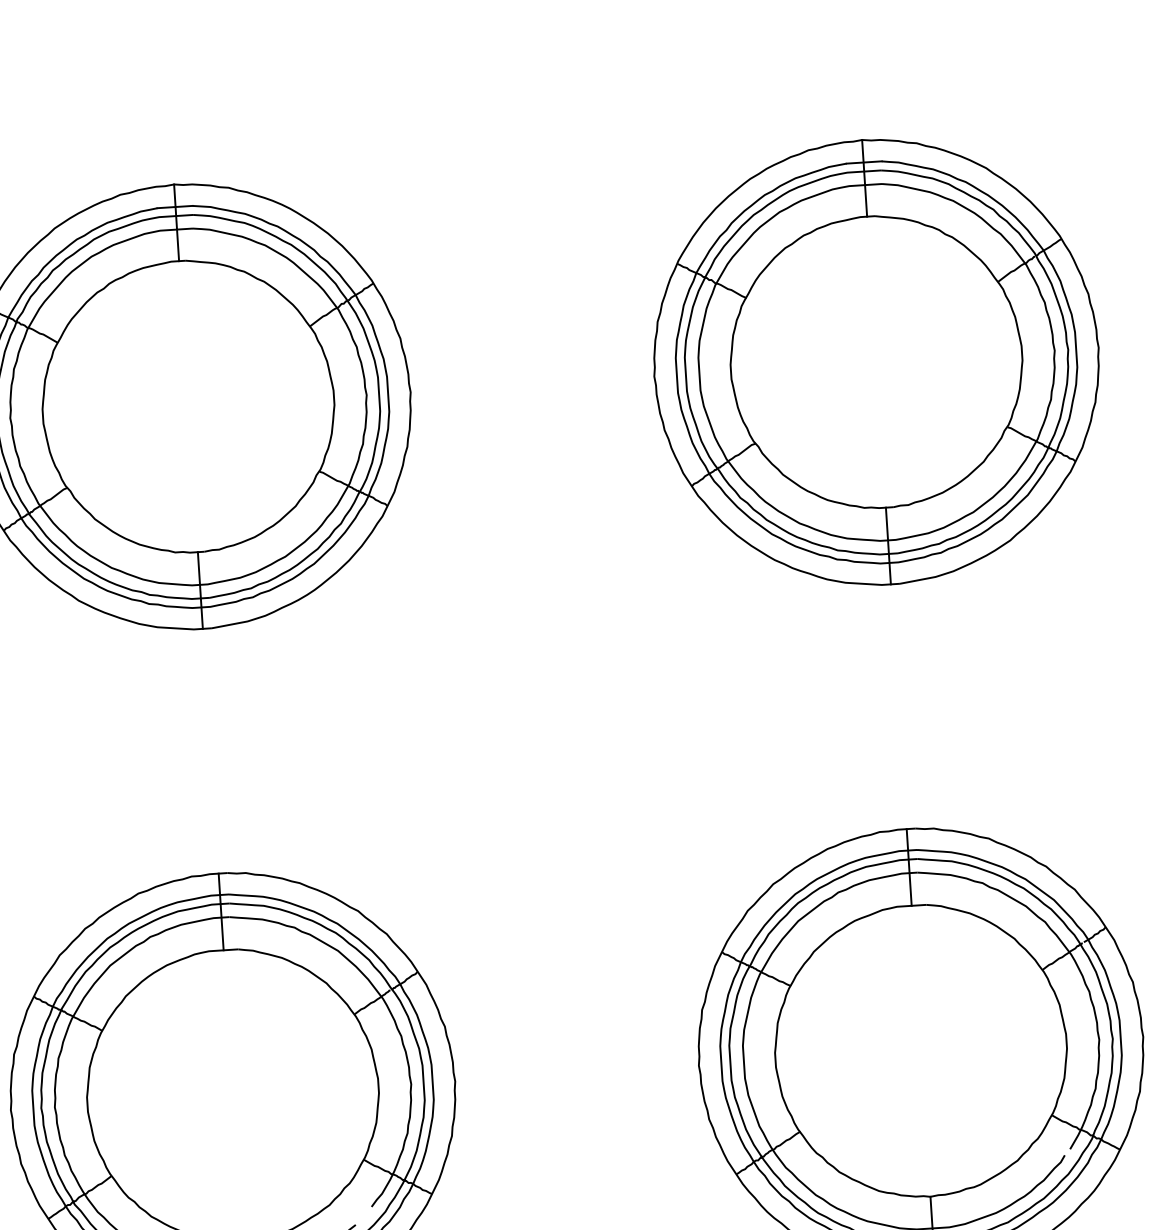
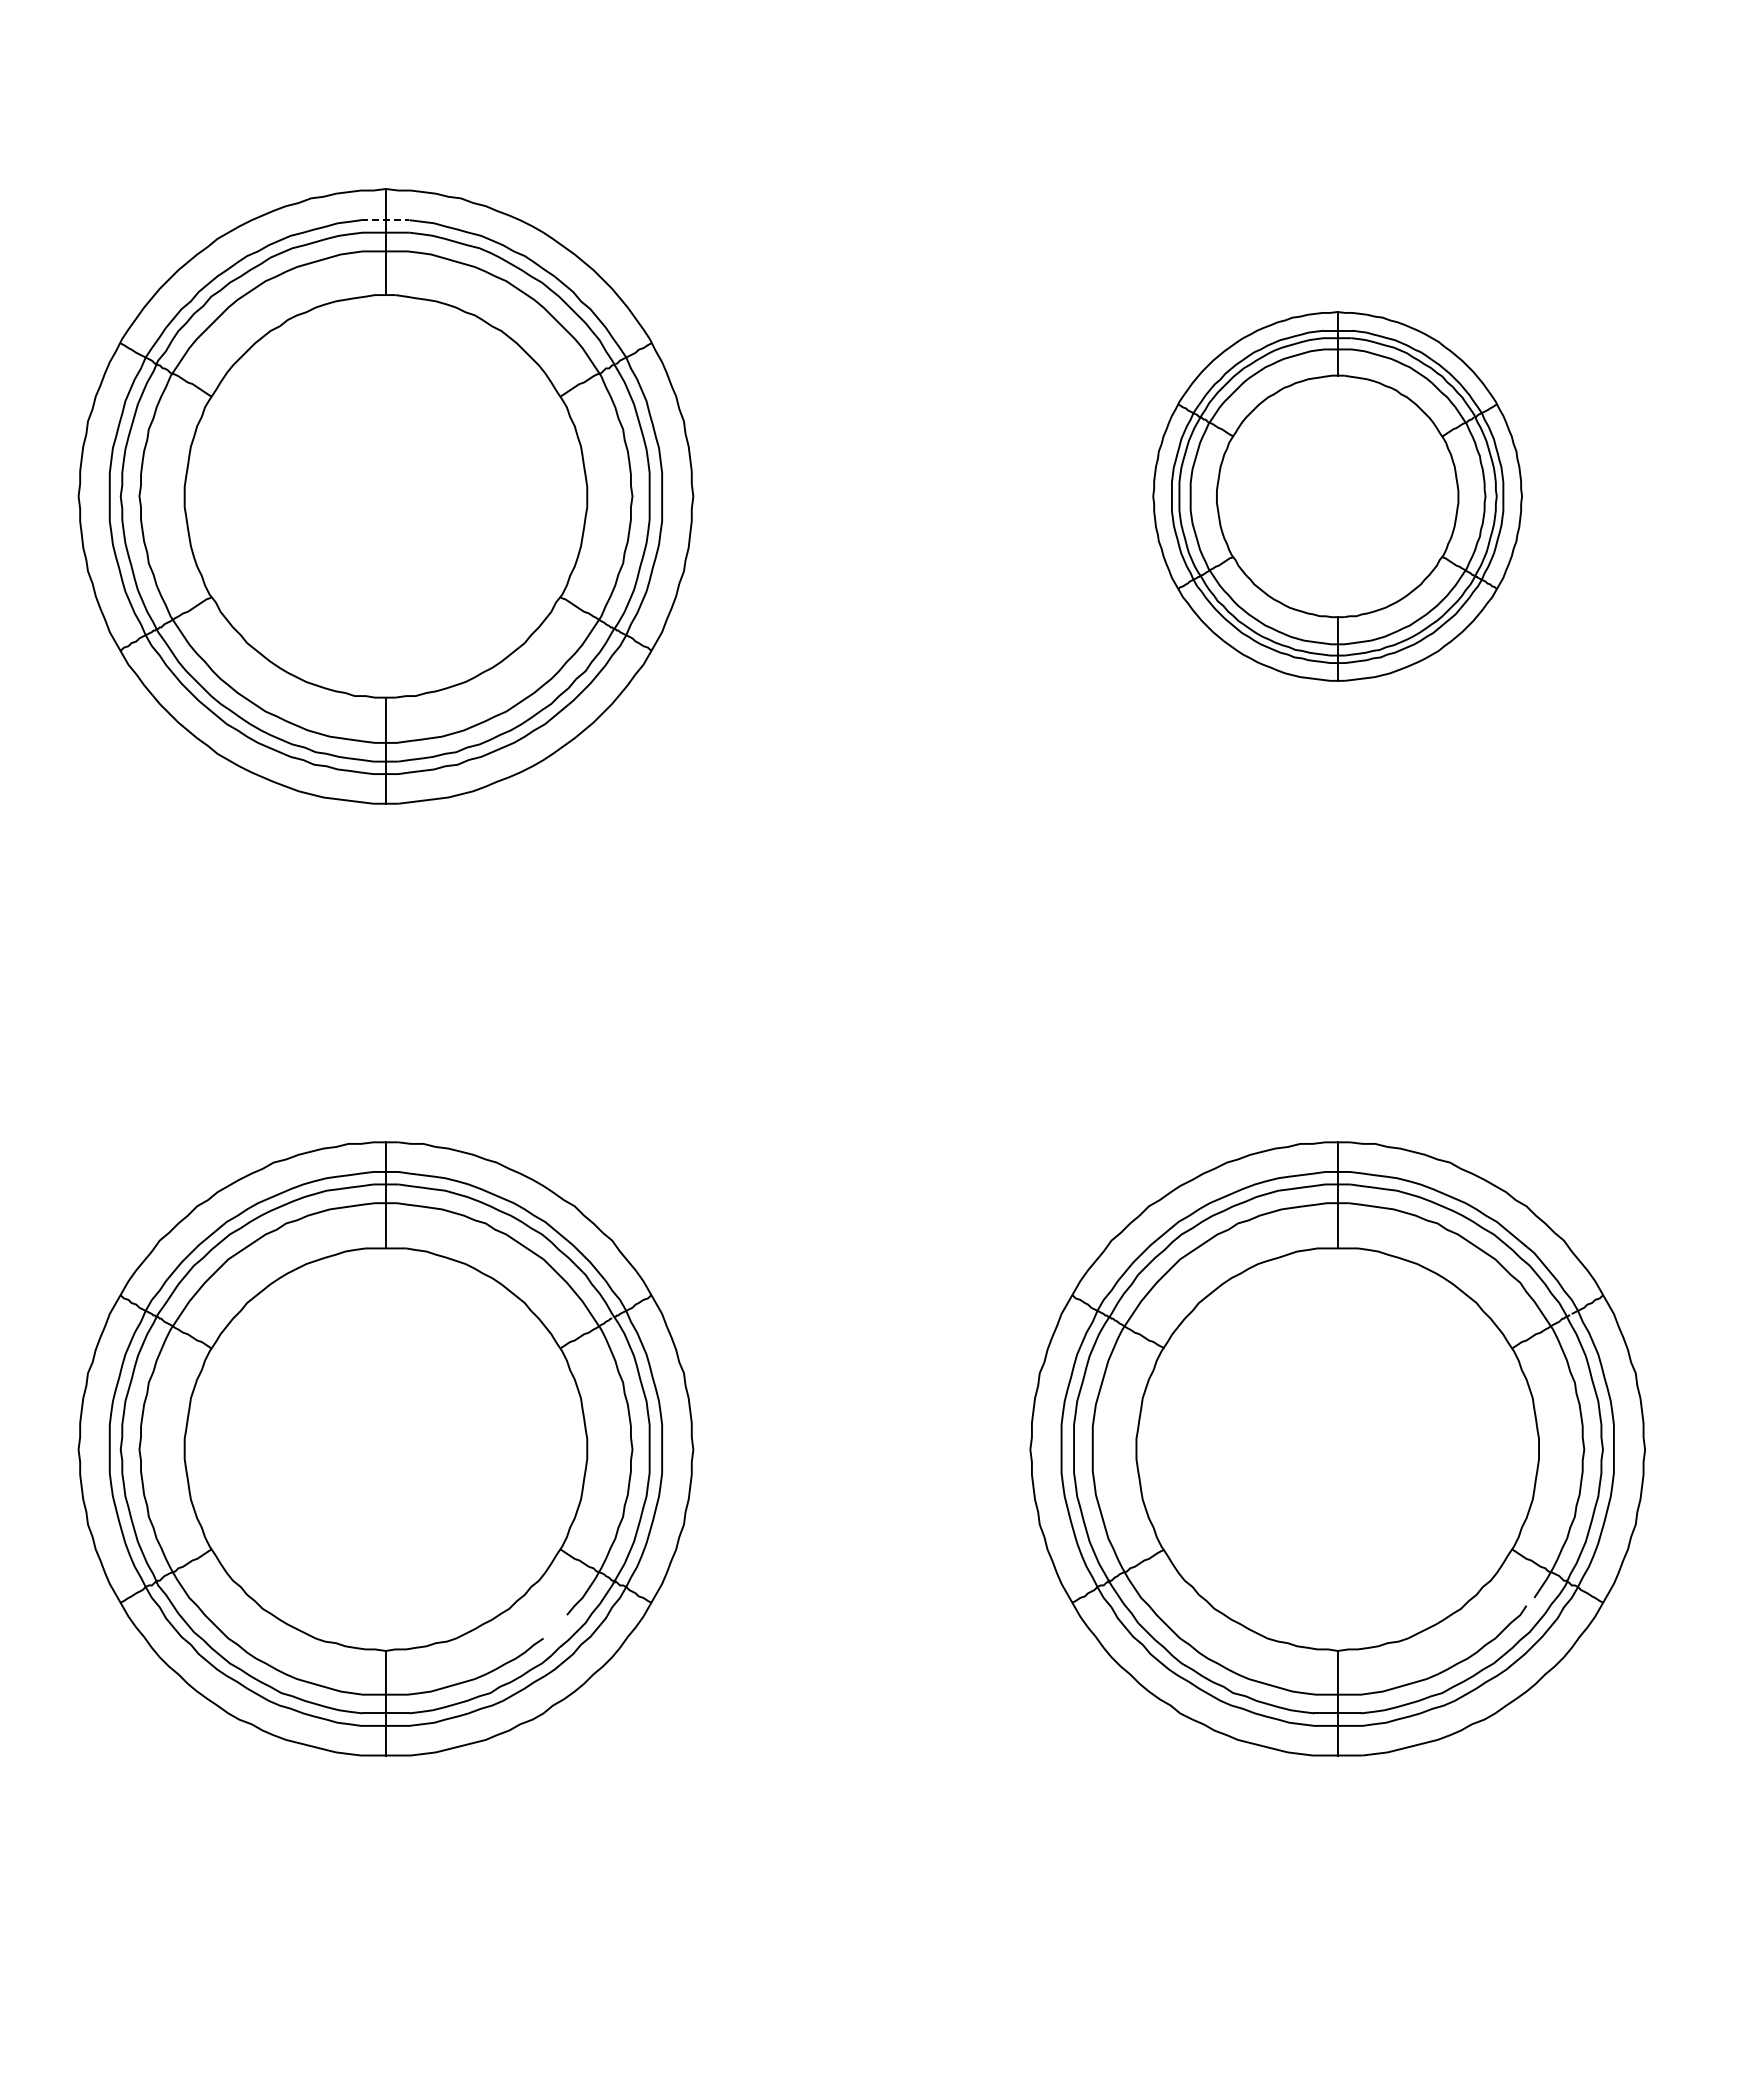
line: (175, 207) -> (385, 220), solid -> dashed
part: (876, 362) -> (1337, 496), size x0.6

